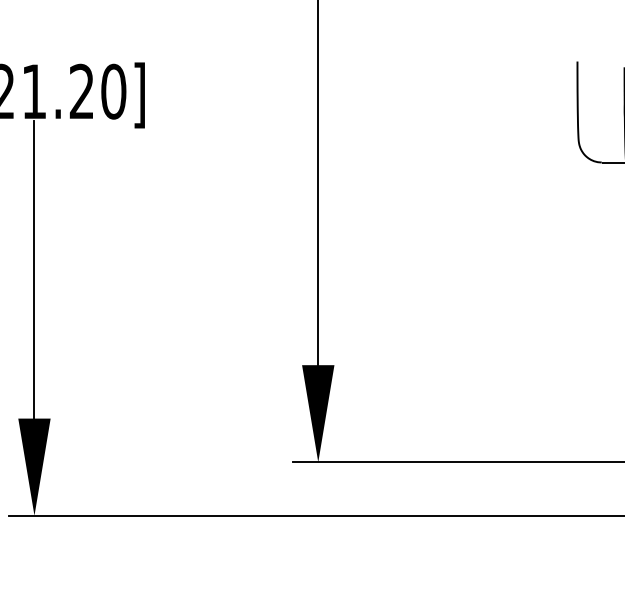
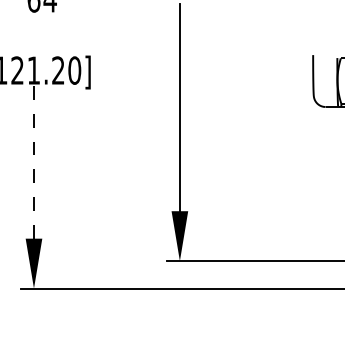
line: (33, 268) -> (33, 161), solid -> dashed

